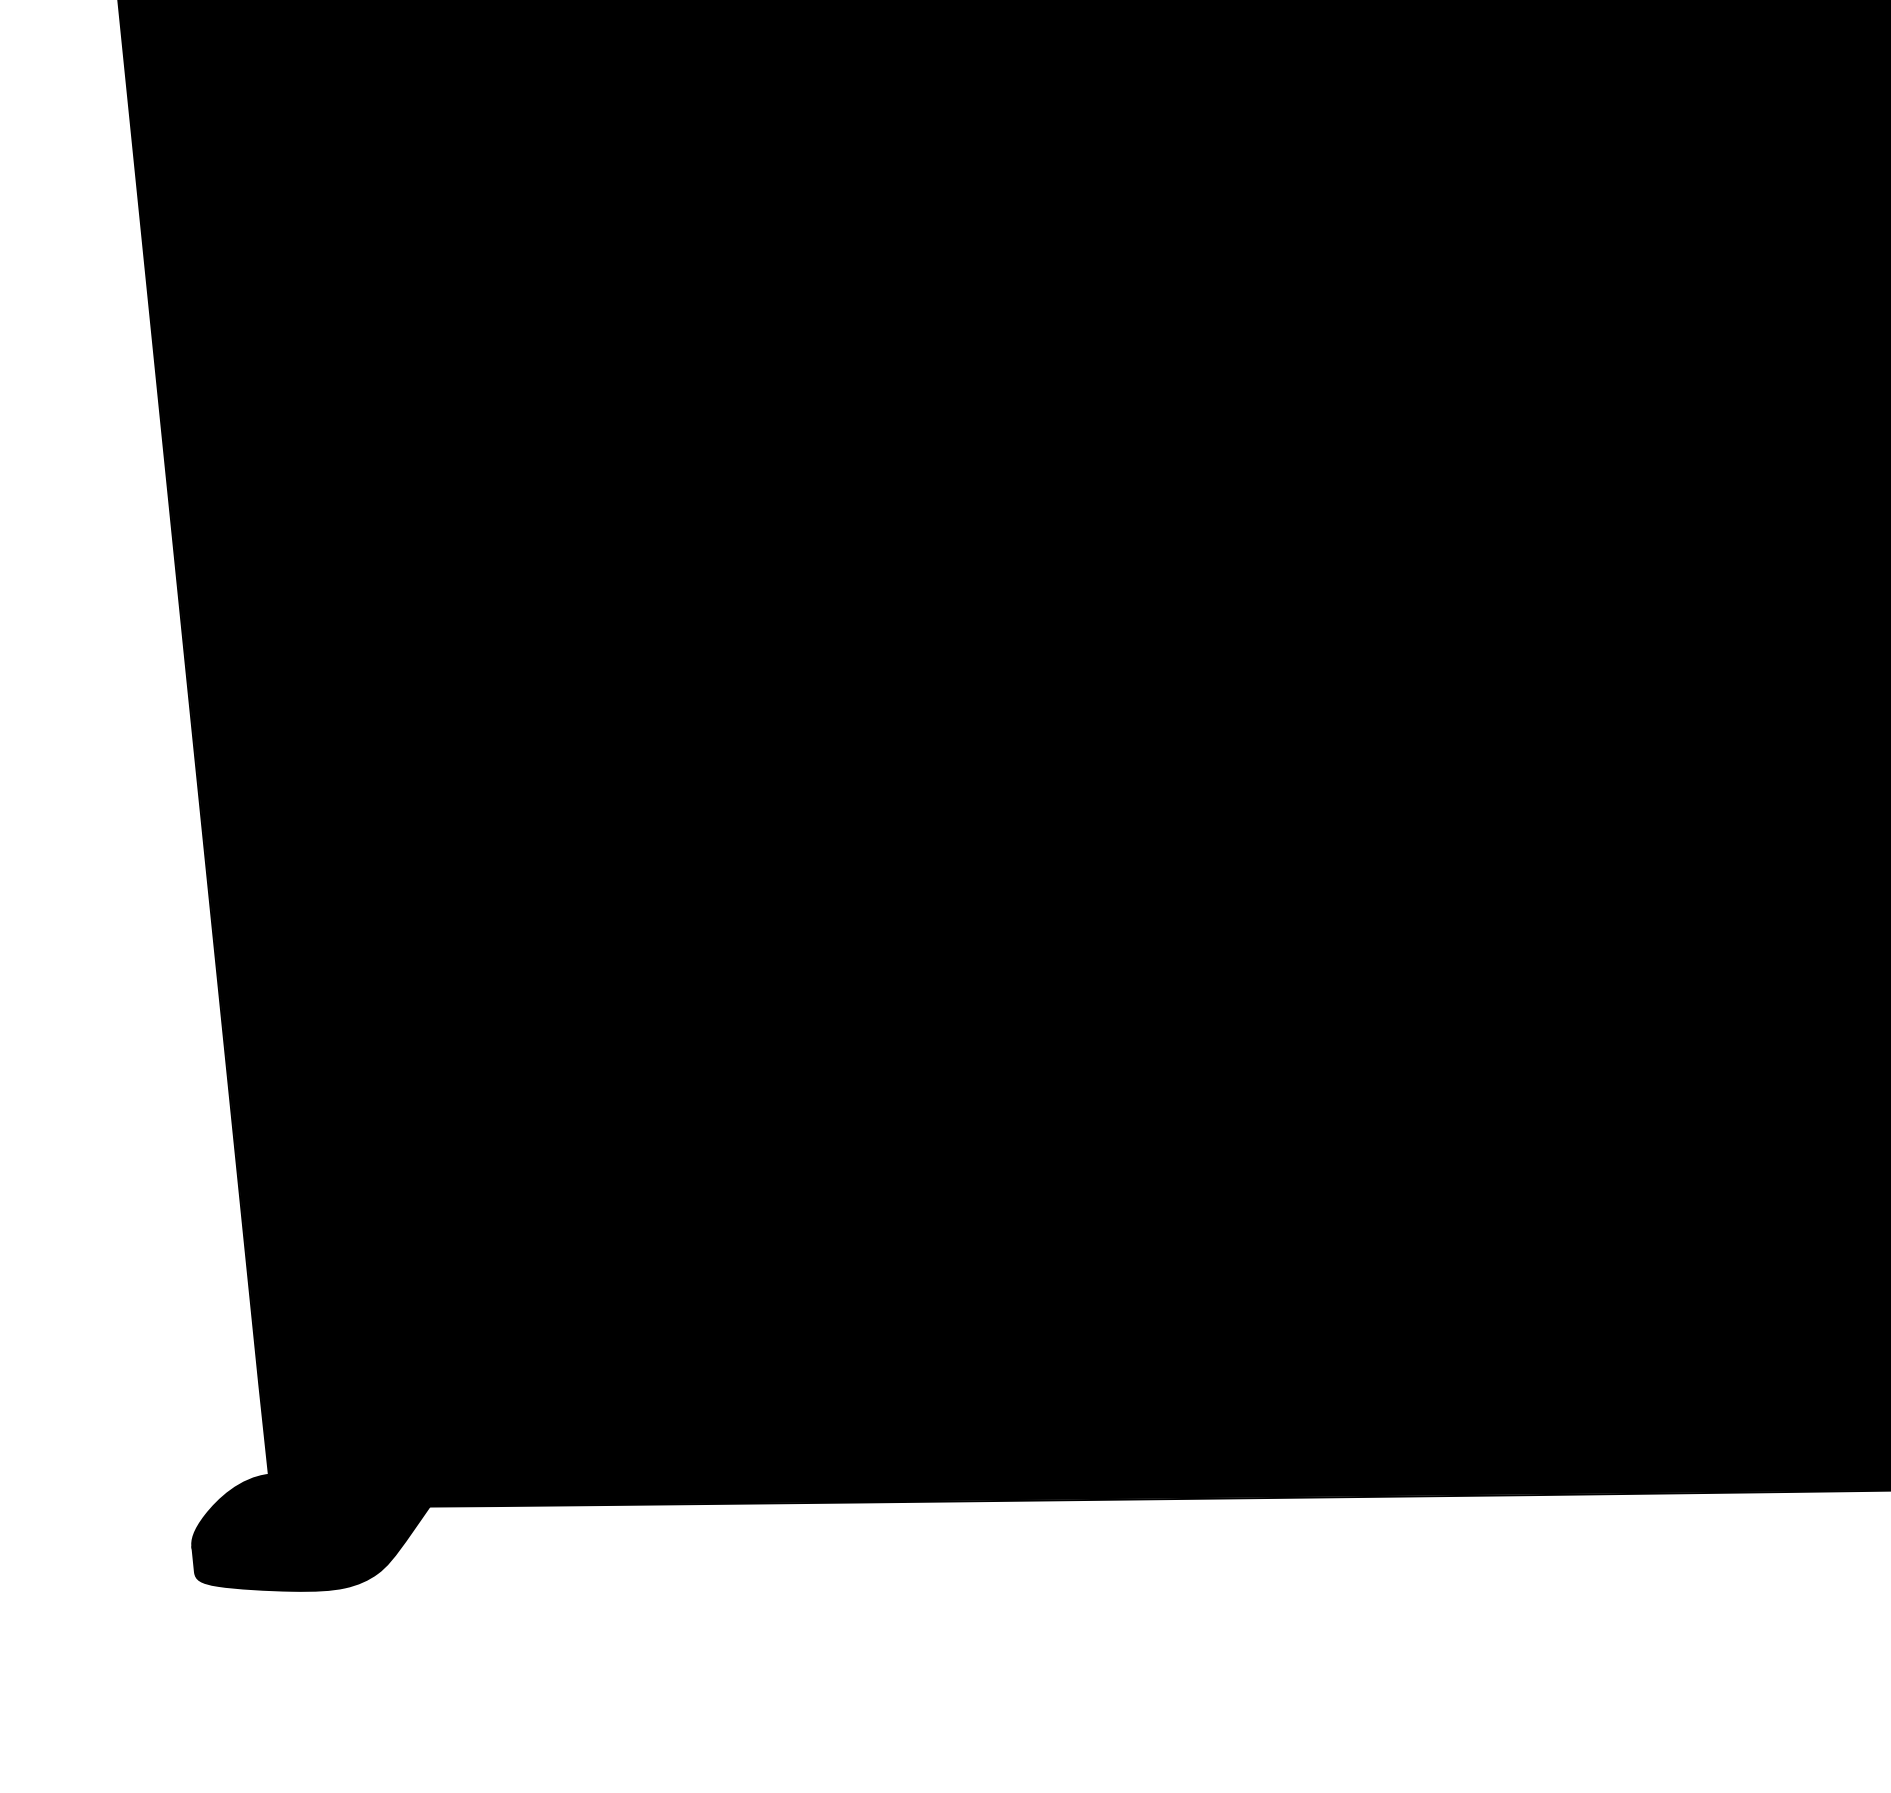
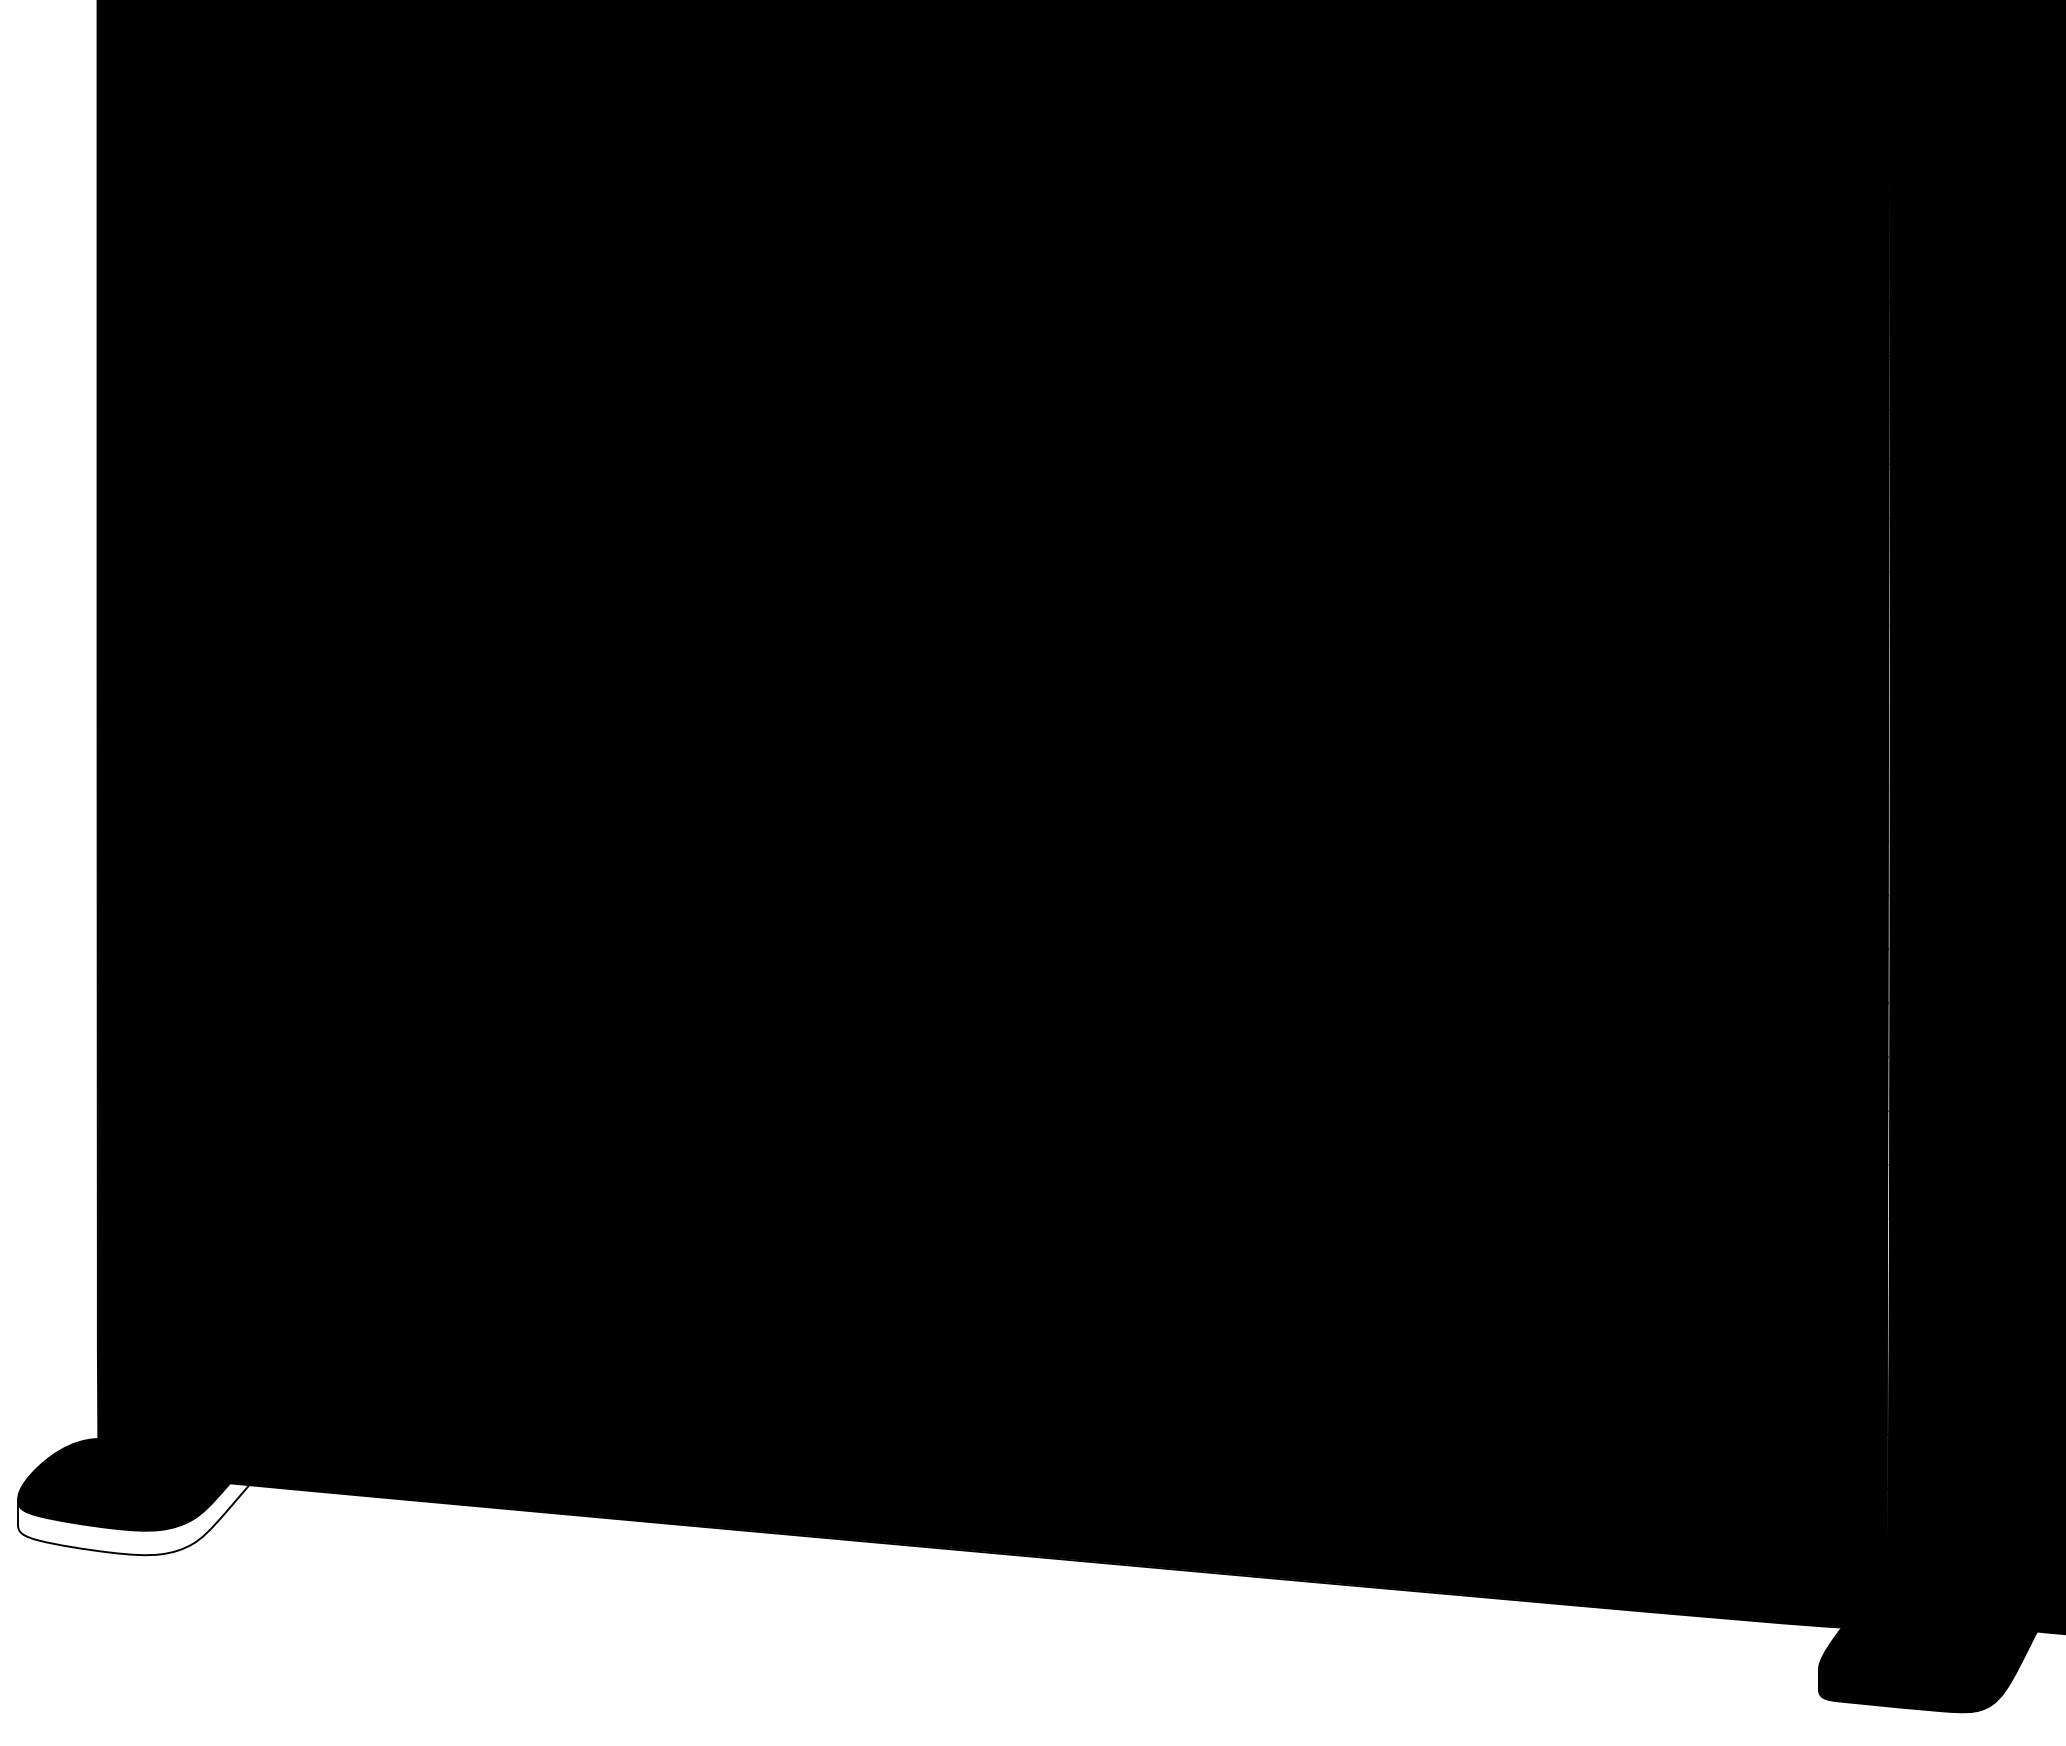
fill: (313, 1554) -> (133, 1519), removed

